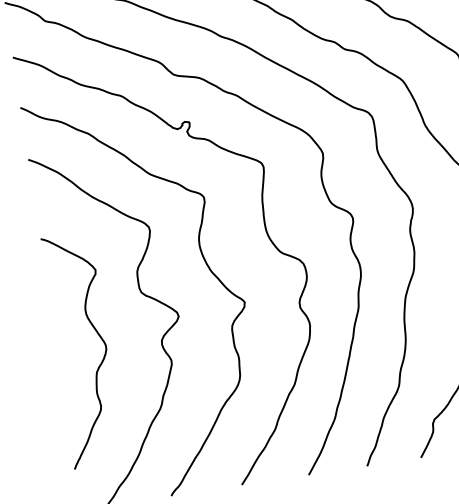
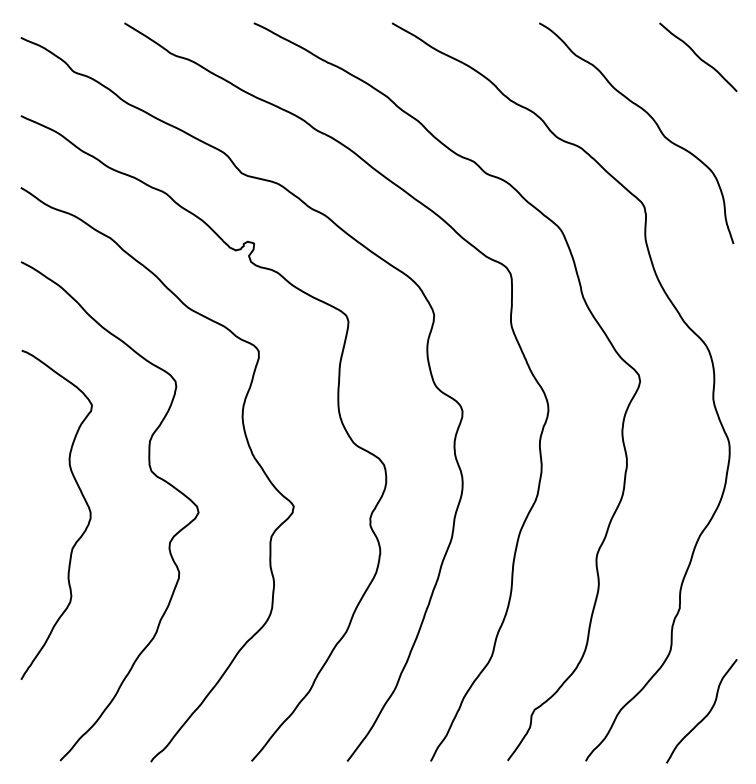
curve: (100, 337) -> (84, 500), moved

